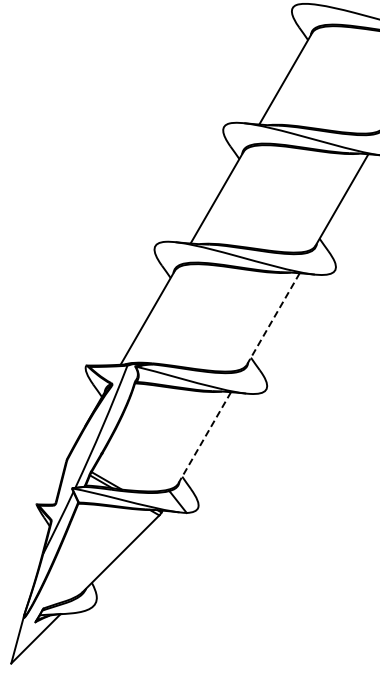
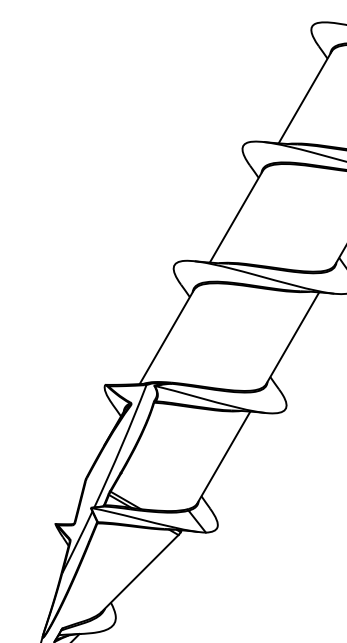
line: (273, 318) -> (292, 337), dashed -> solid
line: (204, 437) -> (223, 456), dashed -> solid

